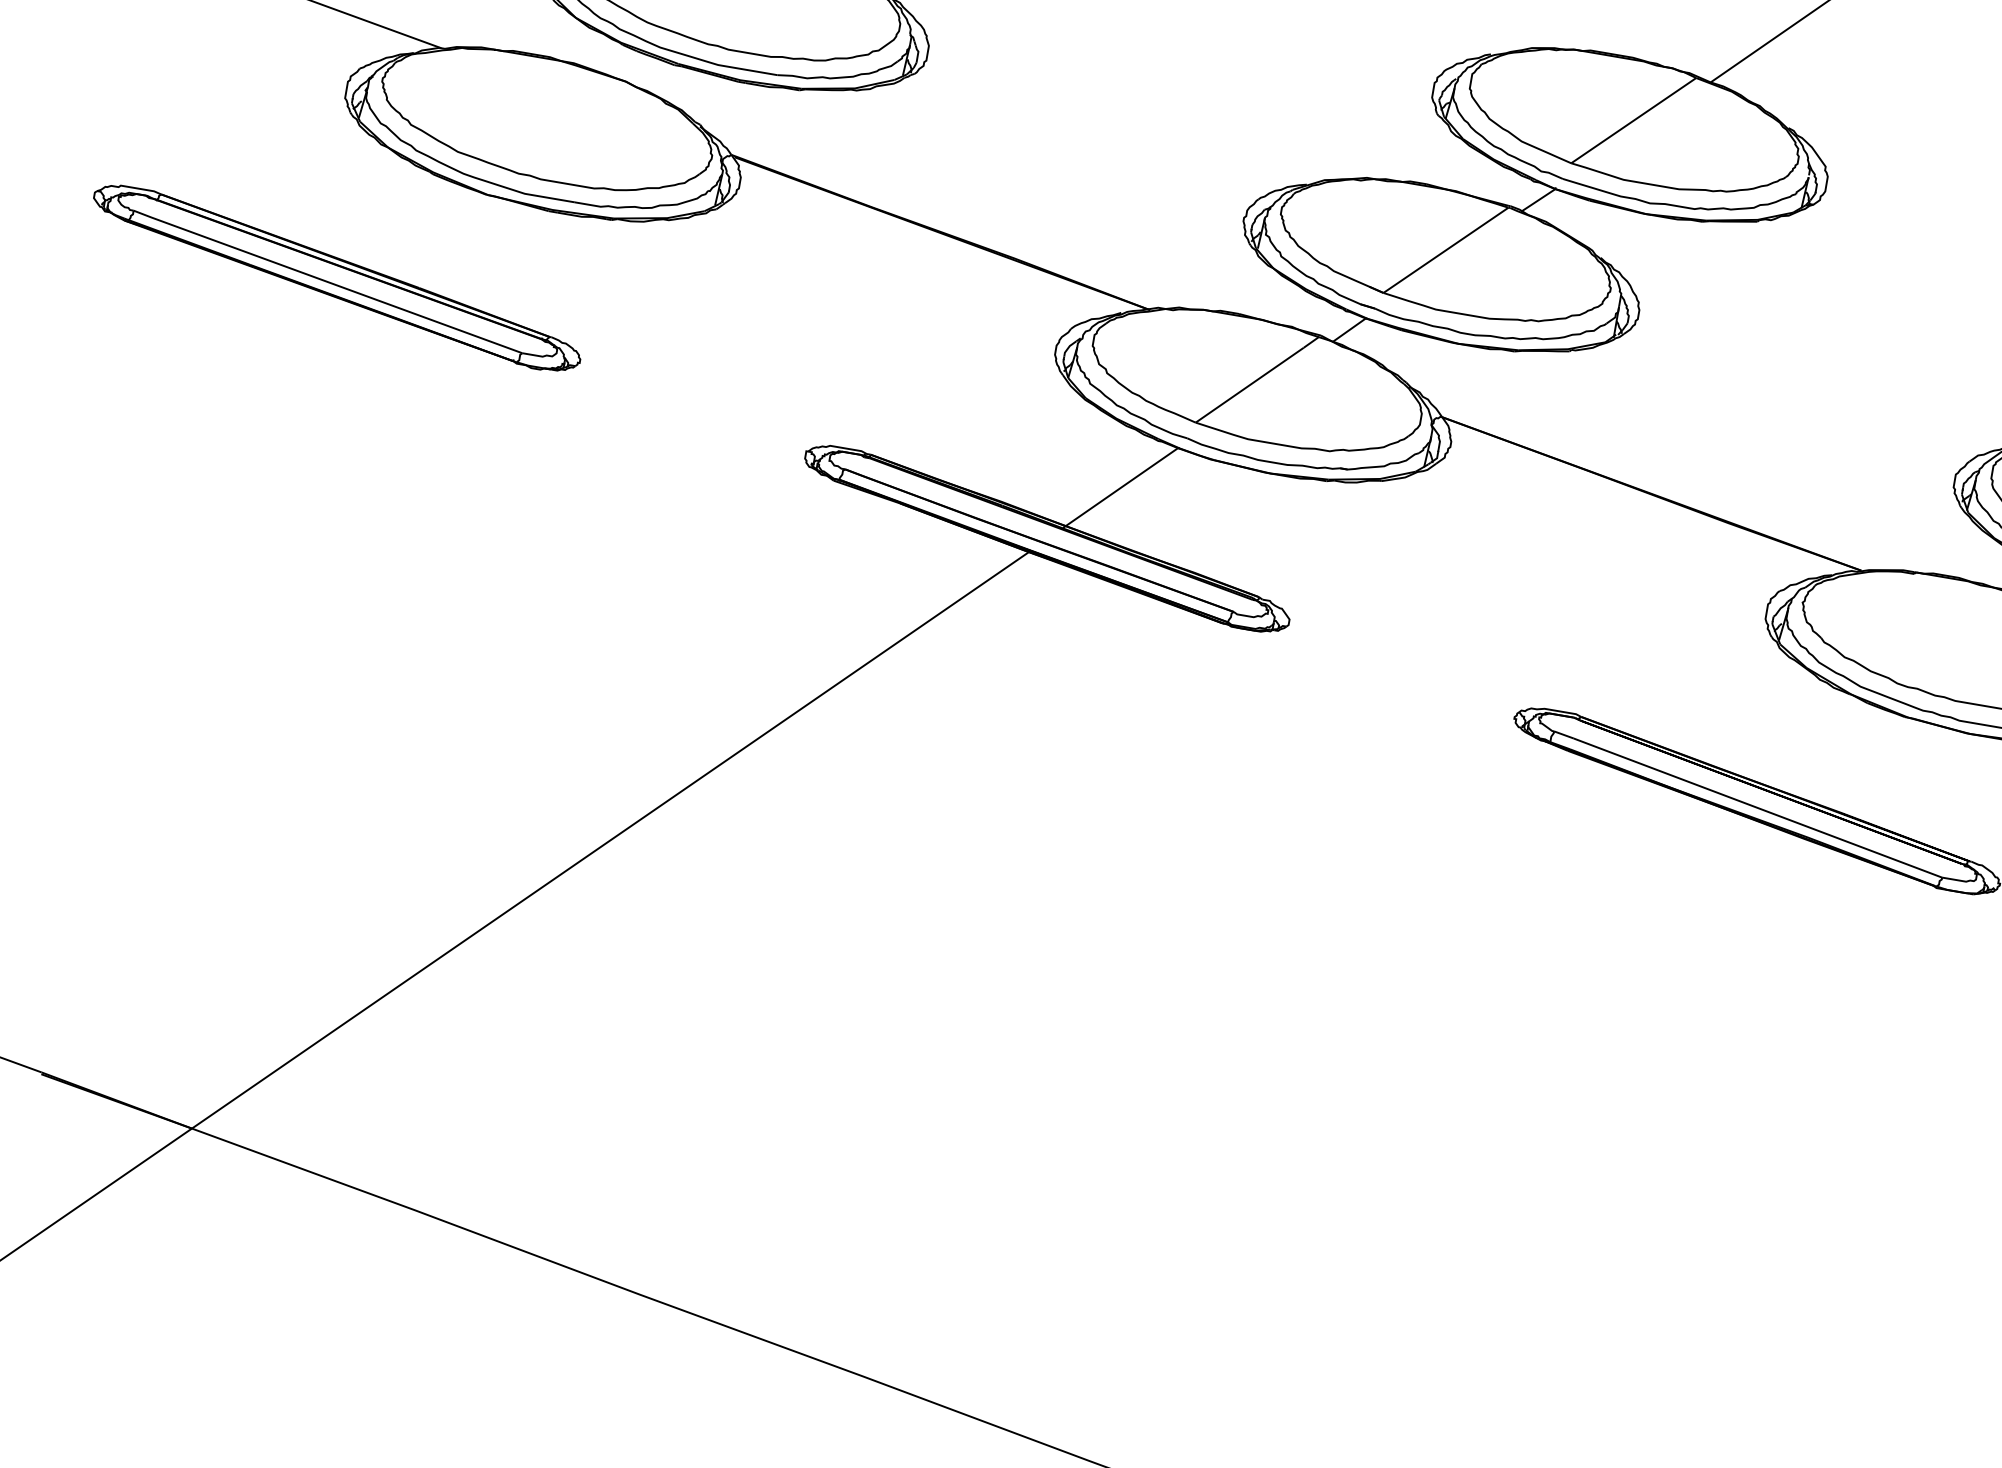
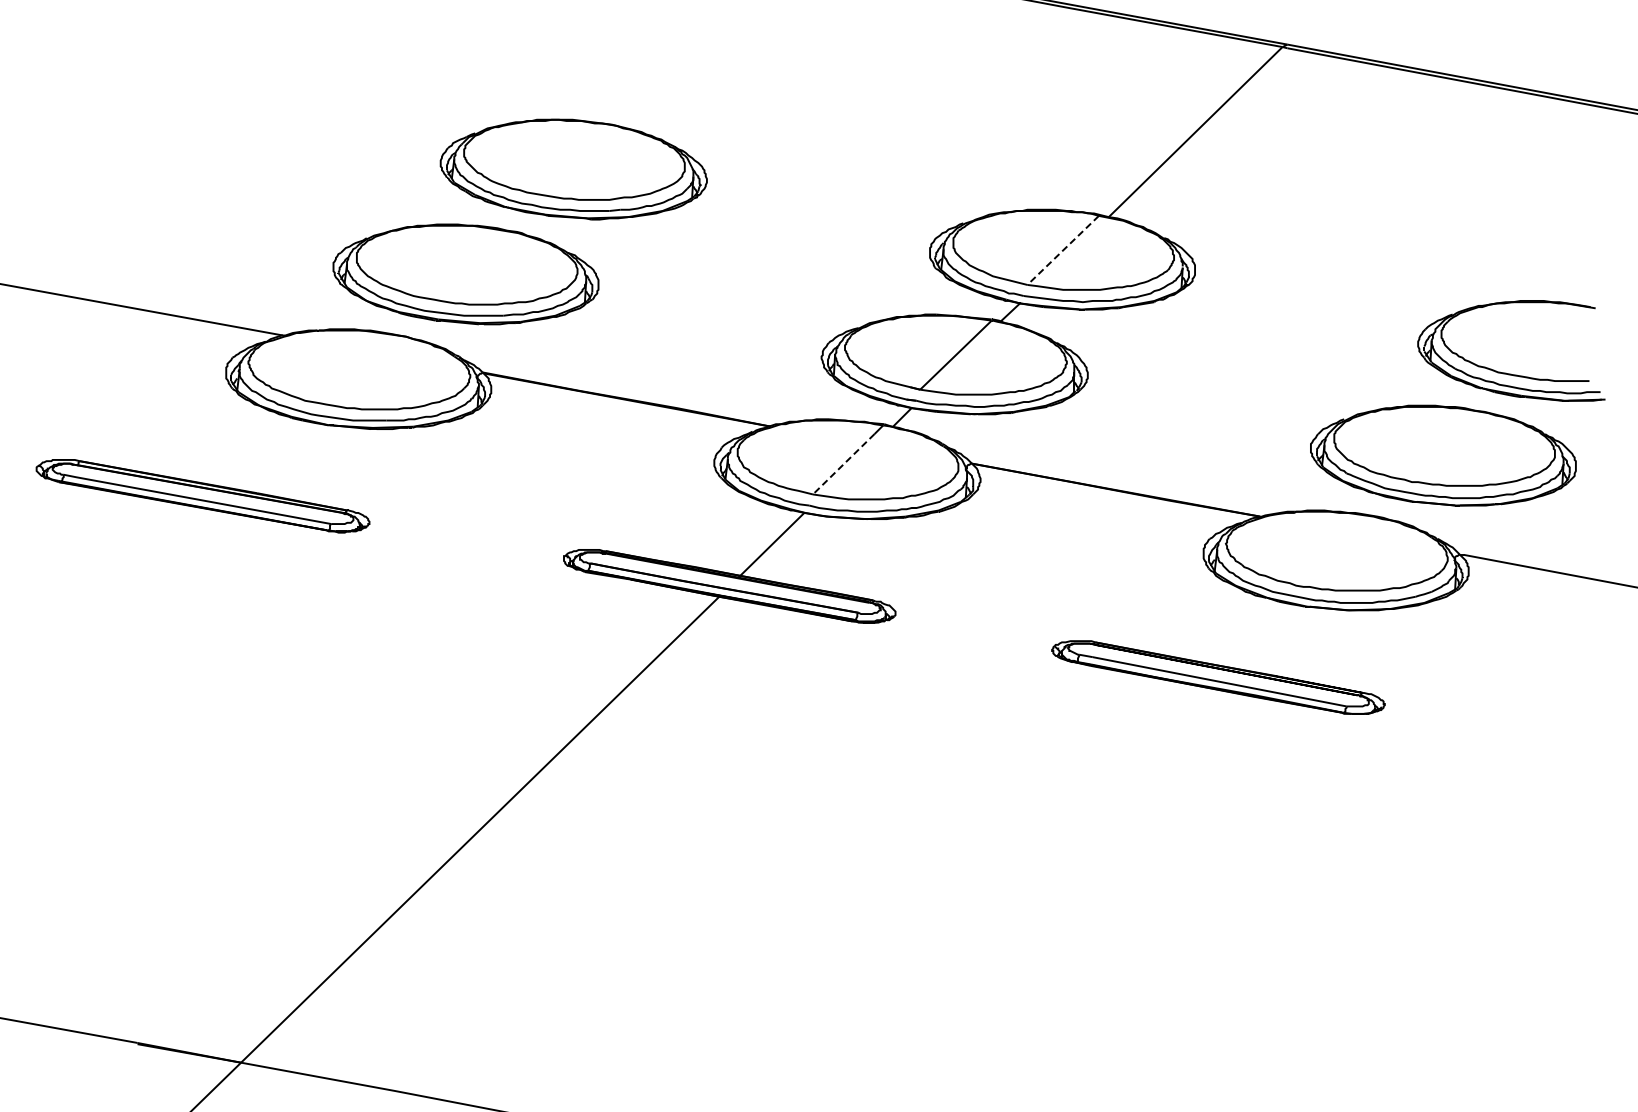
line: (1634, 120) -> (1063, 250), solid -> dashed
part: (336, 278) -> (202, 496), moved
line: (1249, 385) -> (843, 464), solid -> dashed

